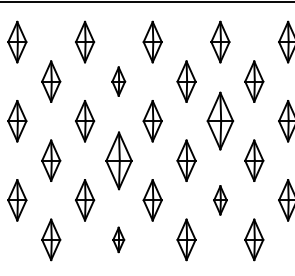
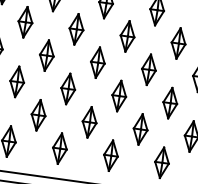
part: (118, 81) -> (76, 29), size x1.43
part: (220, 121) -> (148, 70), size x0.71
part: (118, 160) -> (67, 88), size x0.71
part: (220, 200) -> (140, 129), size x1.43
part: (118, 239) -> (59, 148), size x1.67

